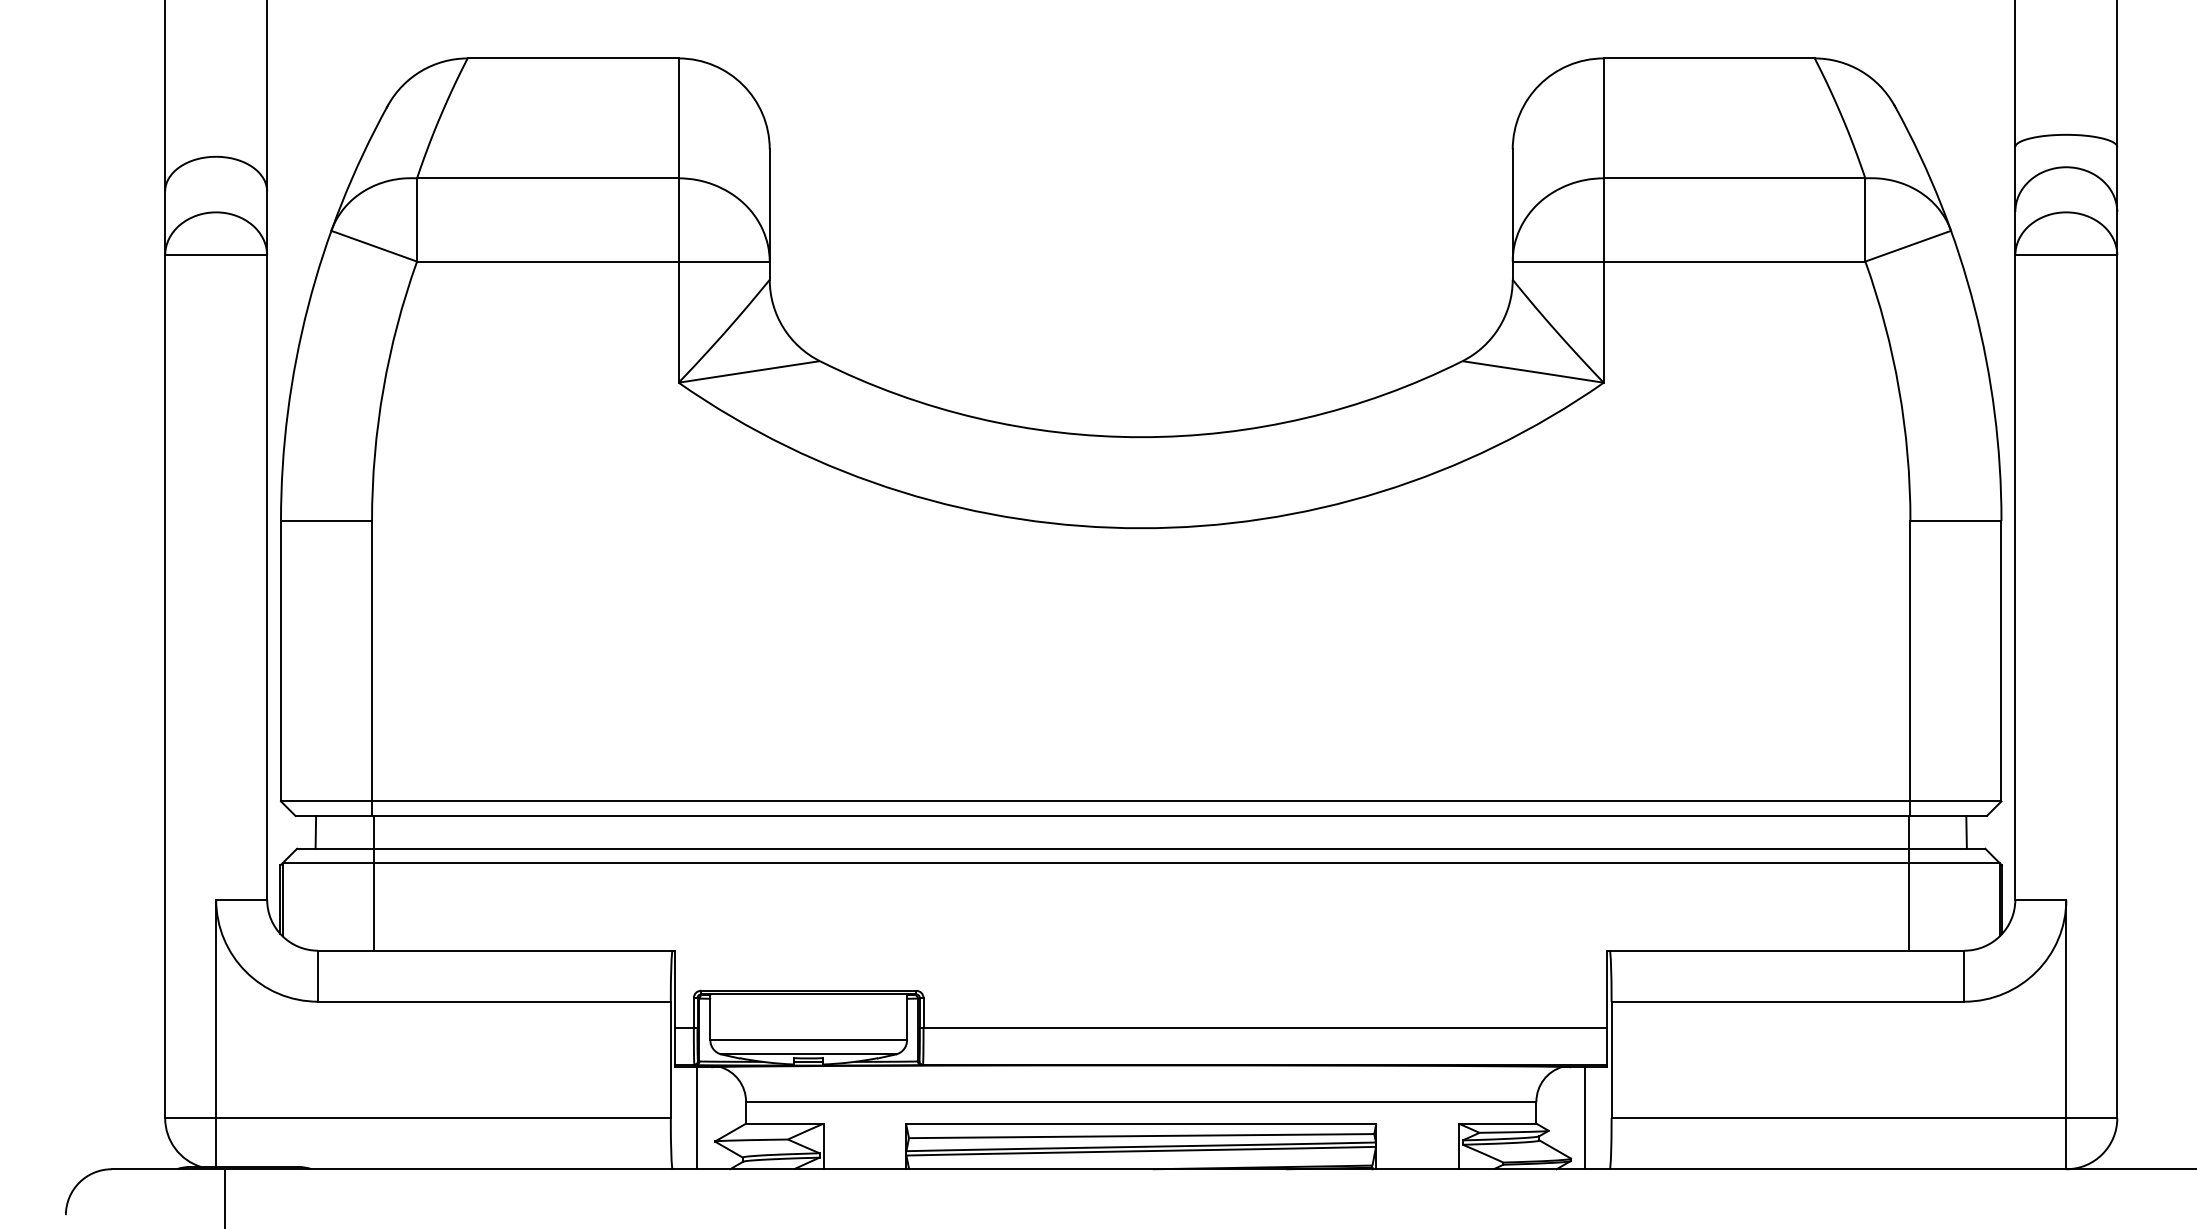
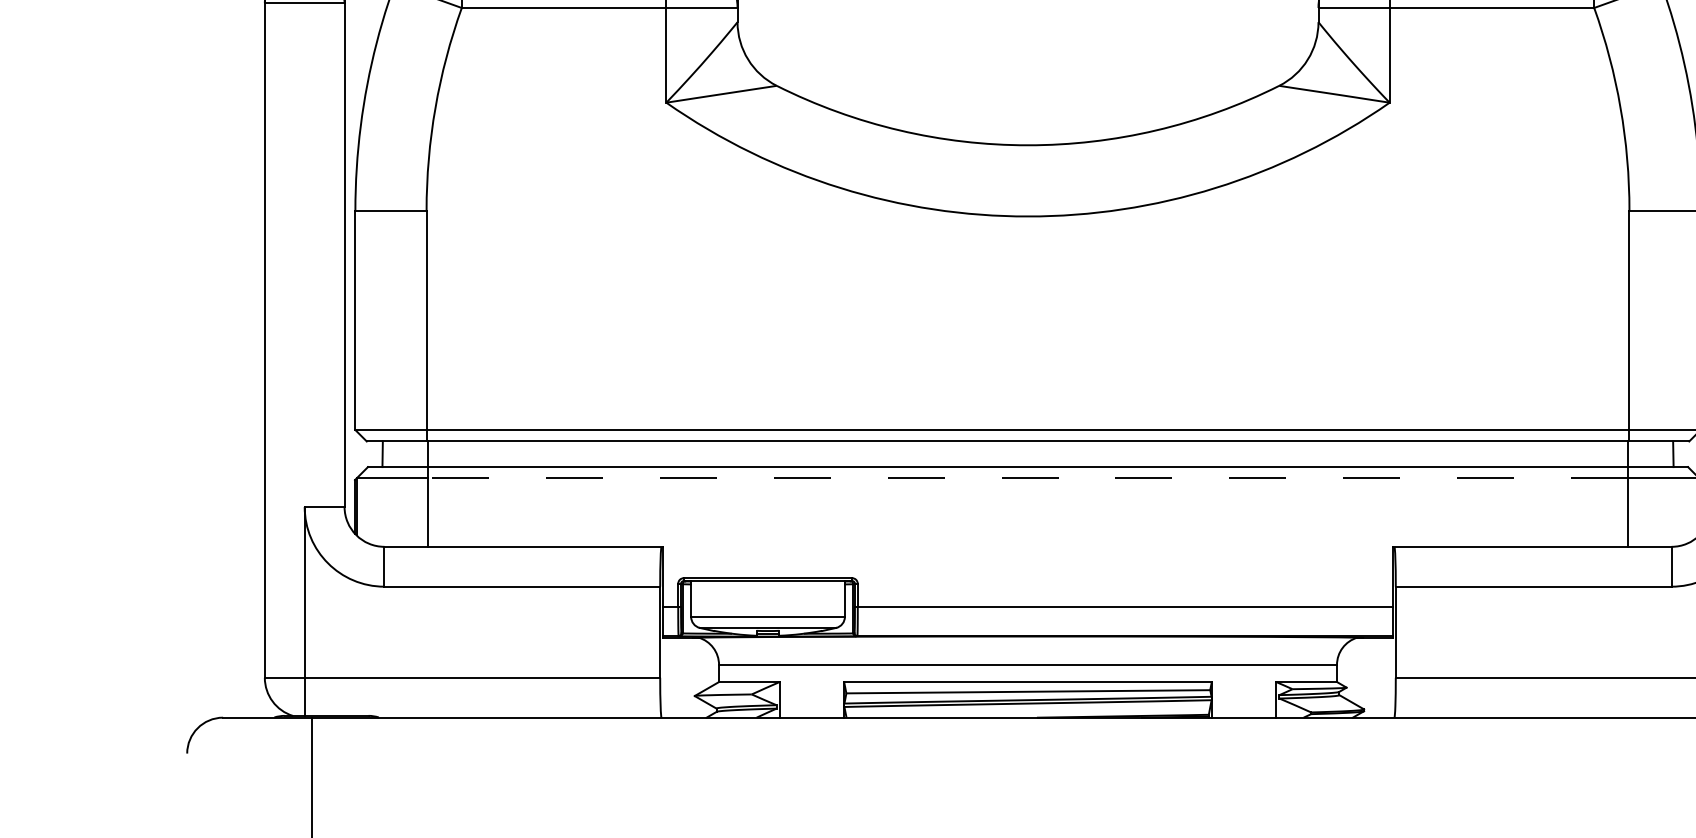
line: (1140, 863) -> (1027, 478), solid -> dashed
line: (697, 1118) -> (681, 678), removed
line: (1585, 1118) -> (1375, 678), removed

